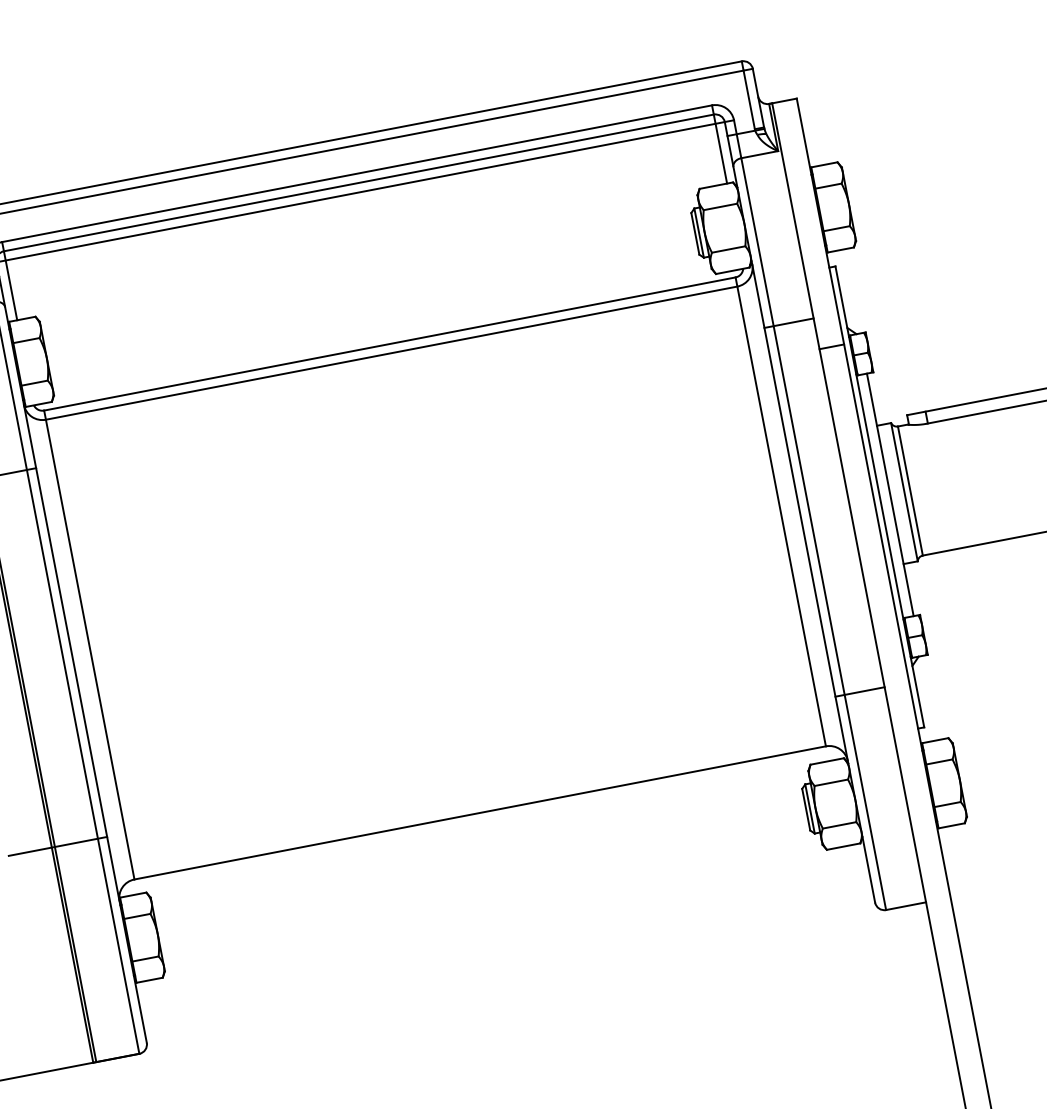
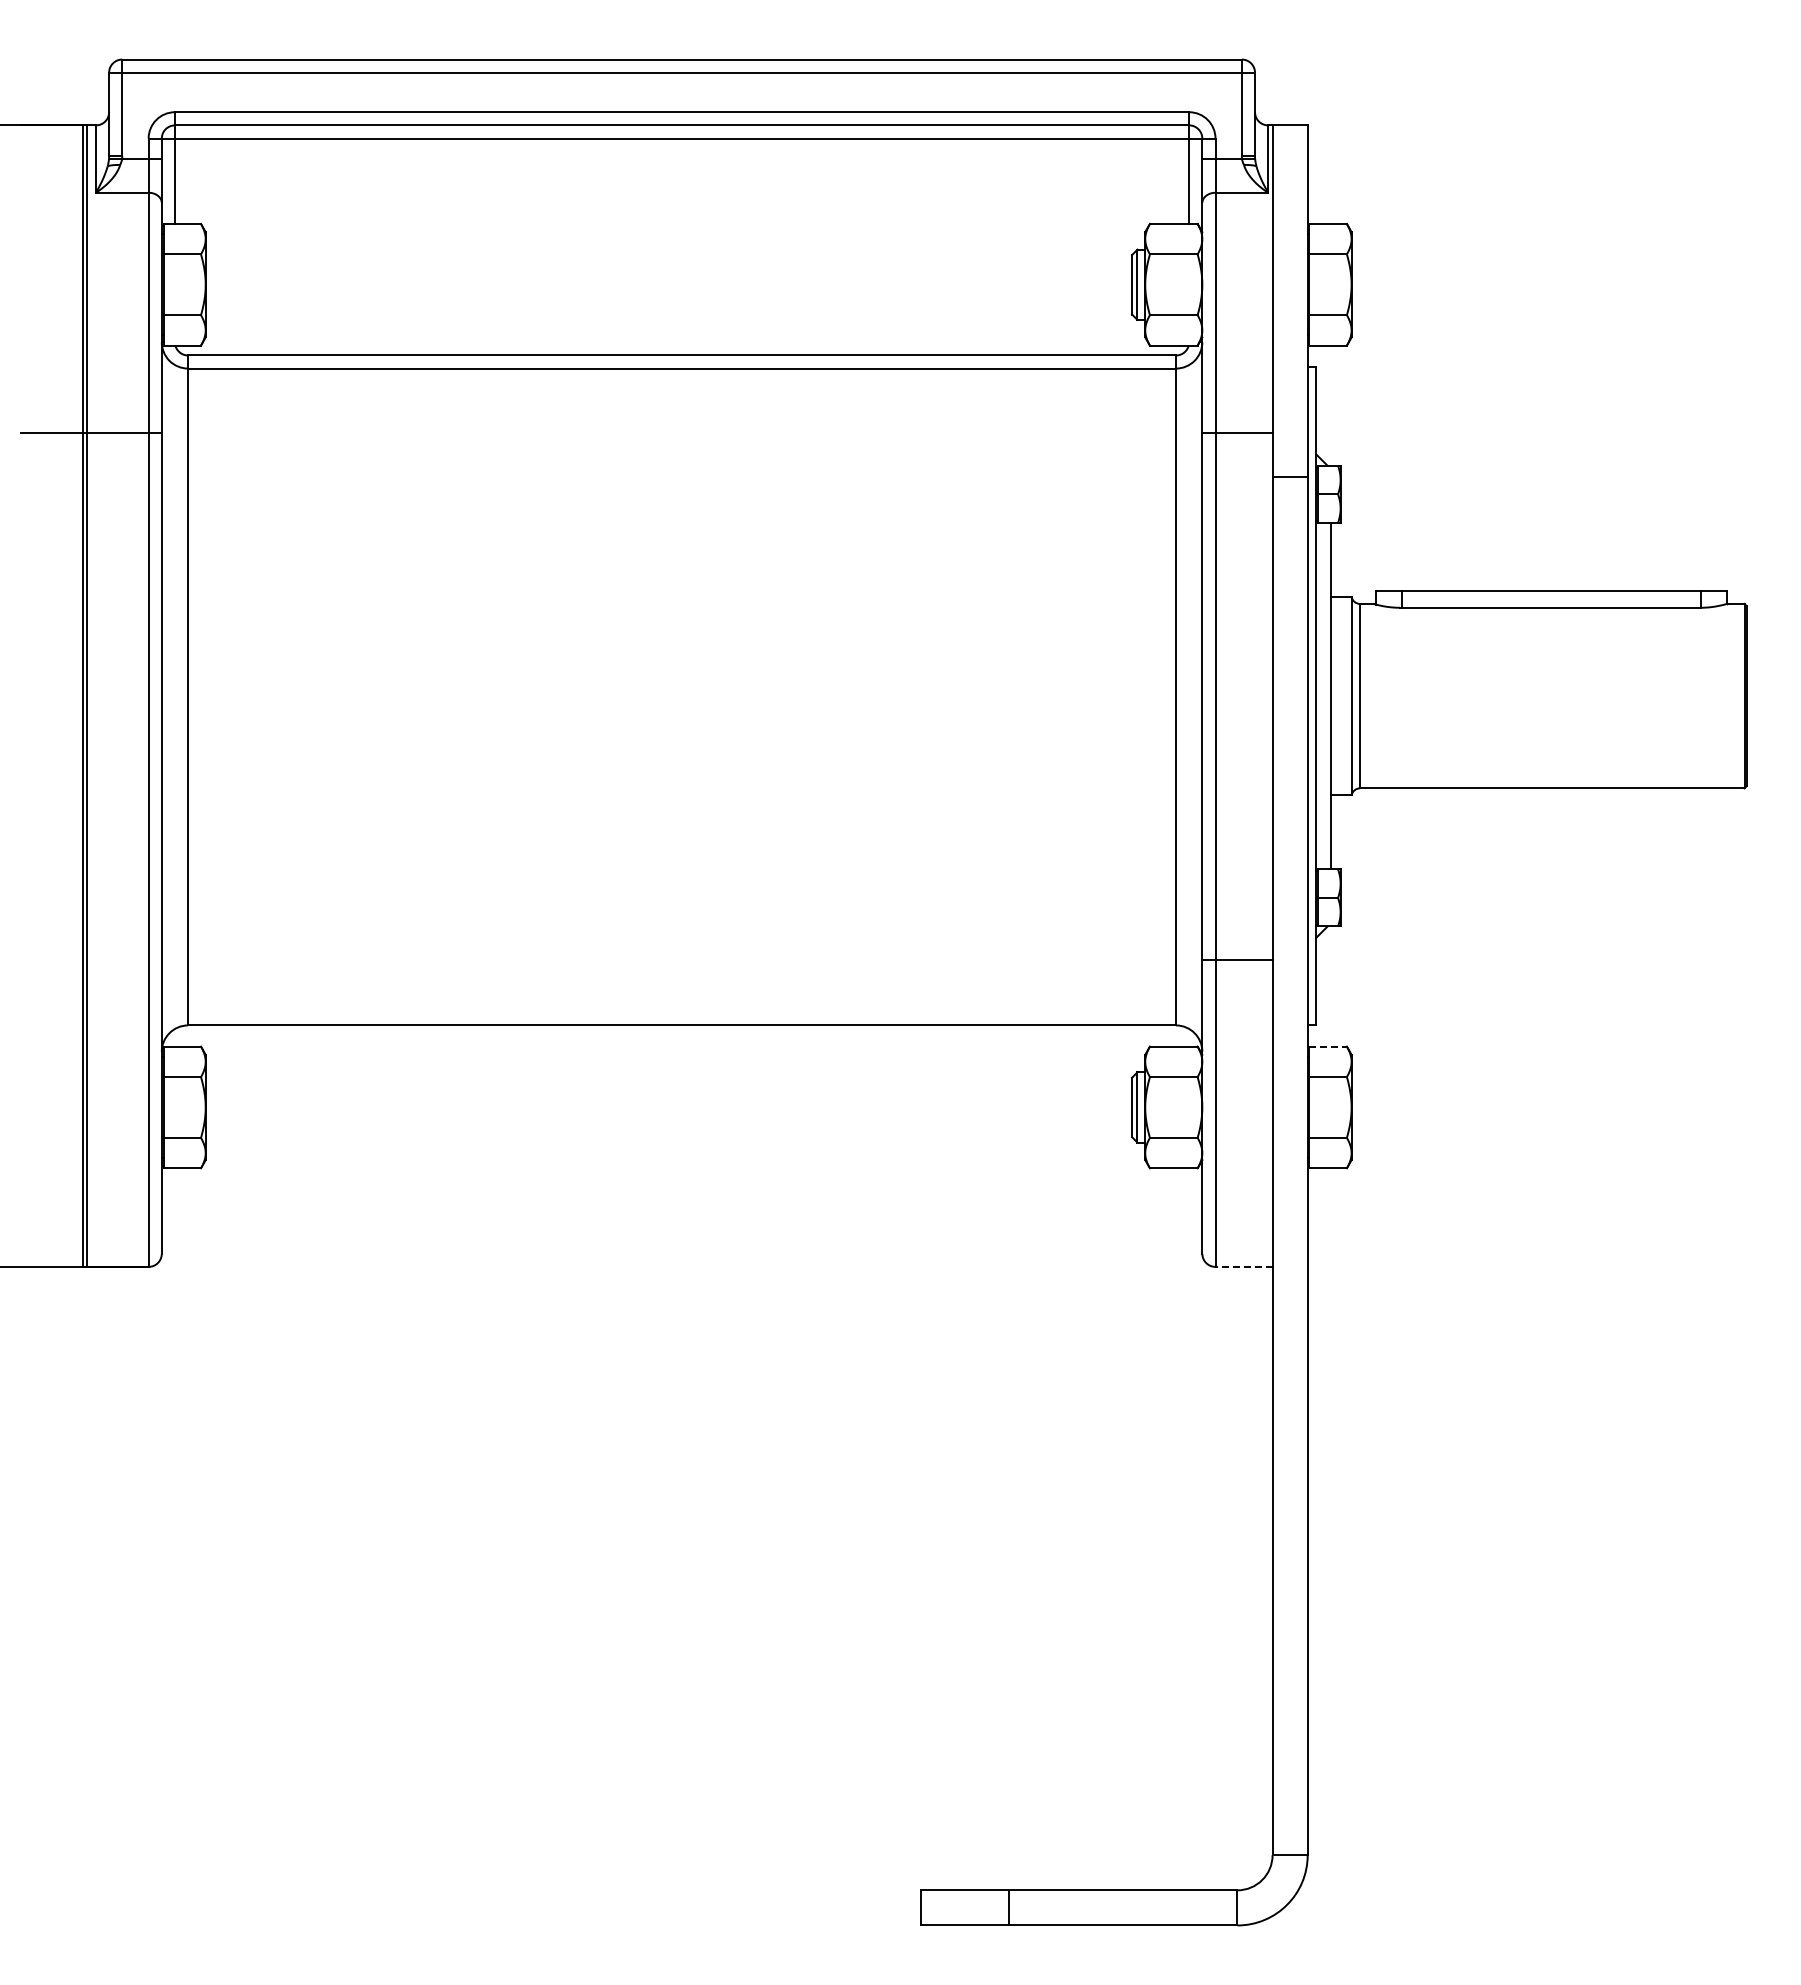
line: (935, 740) -> (1328, 1046), solid -> dashed
line: (57, 846) -> (91, 959), removed
line: (906, 905) -> (1244, 1266), solid -> dashed

